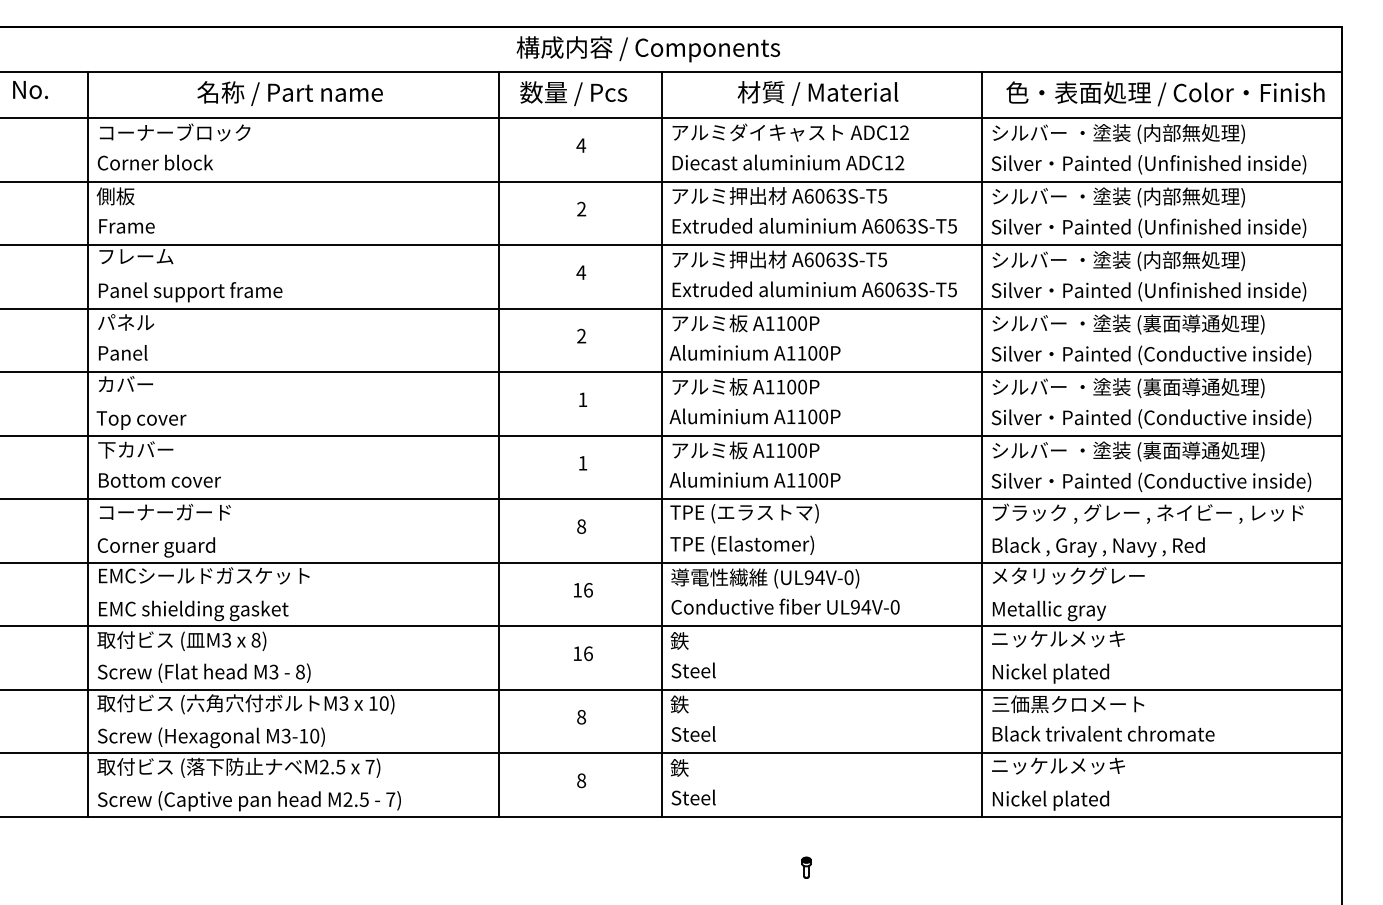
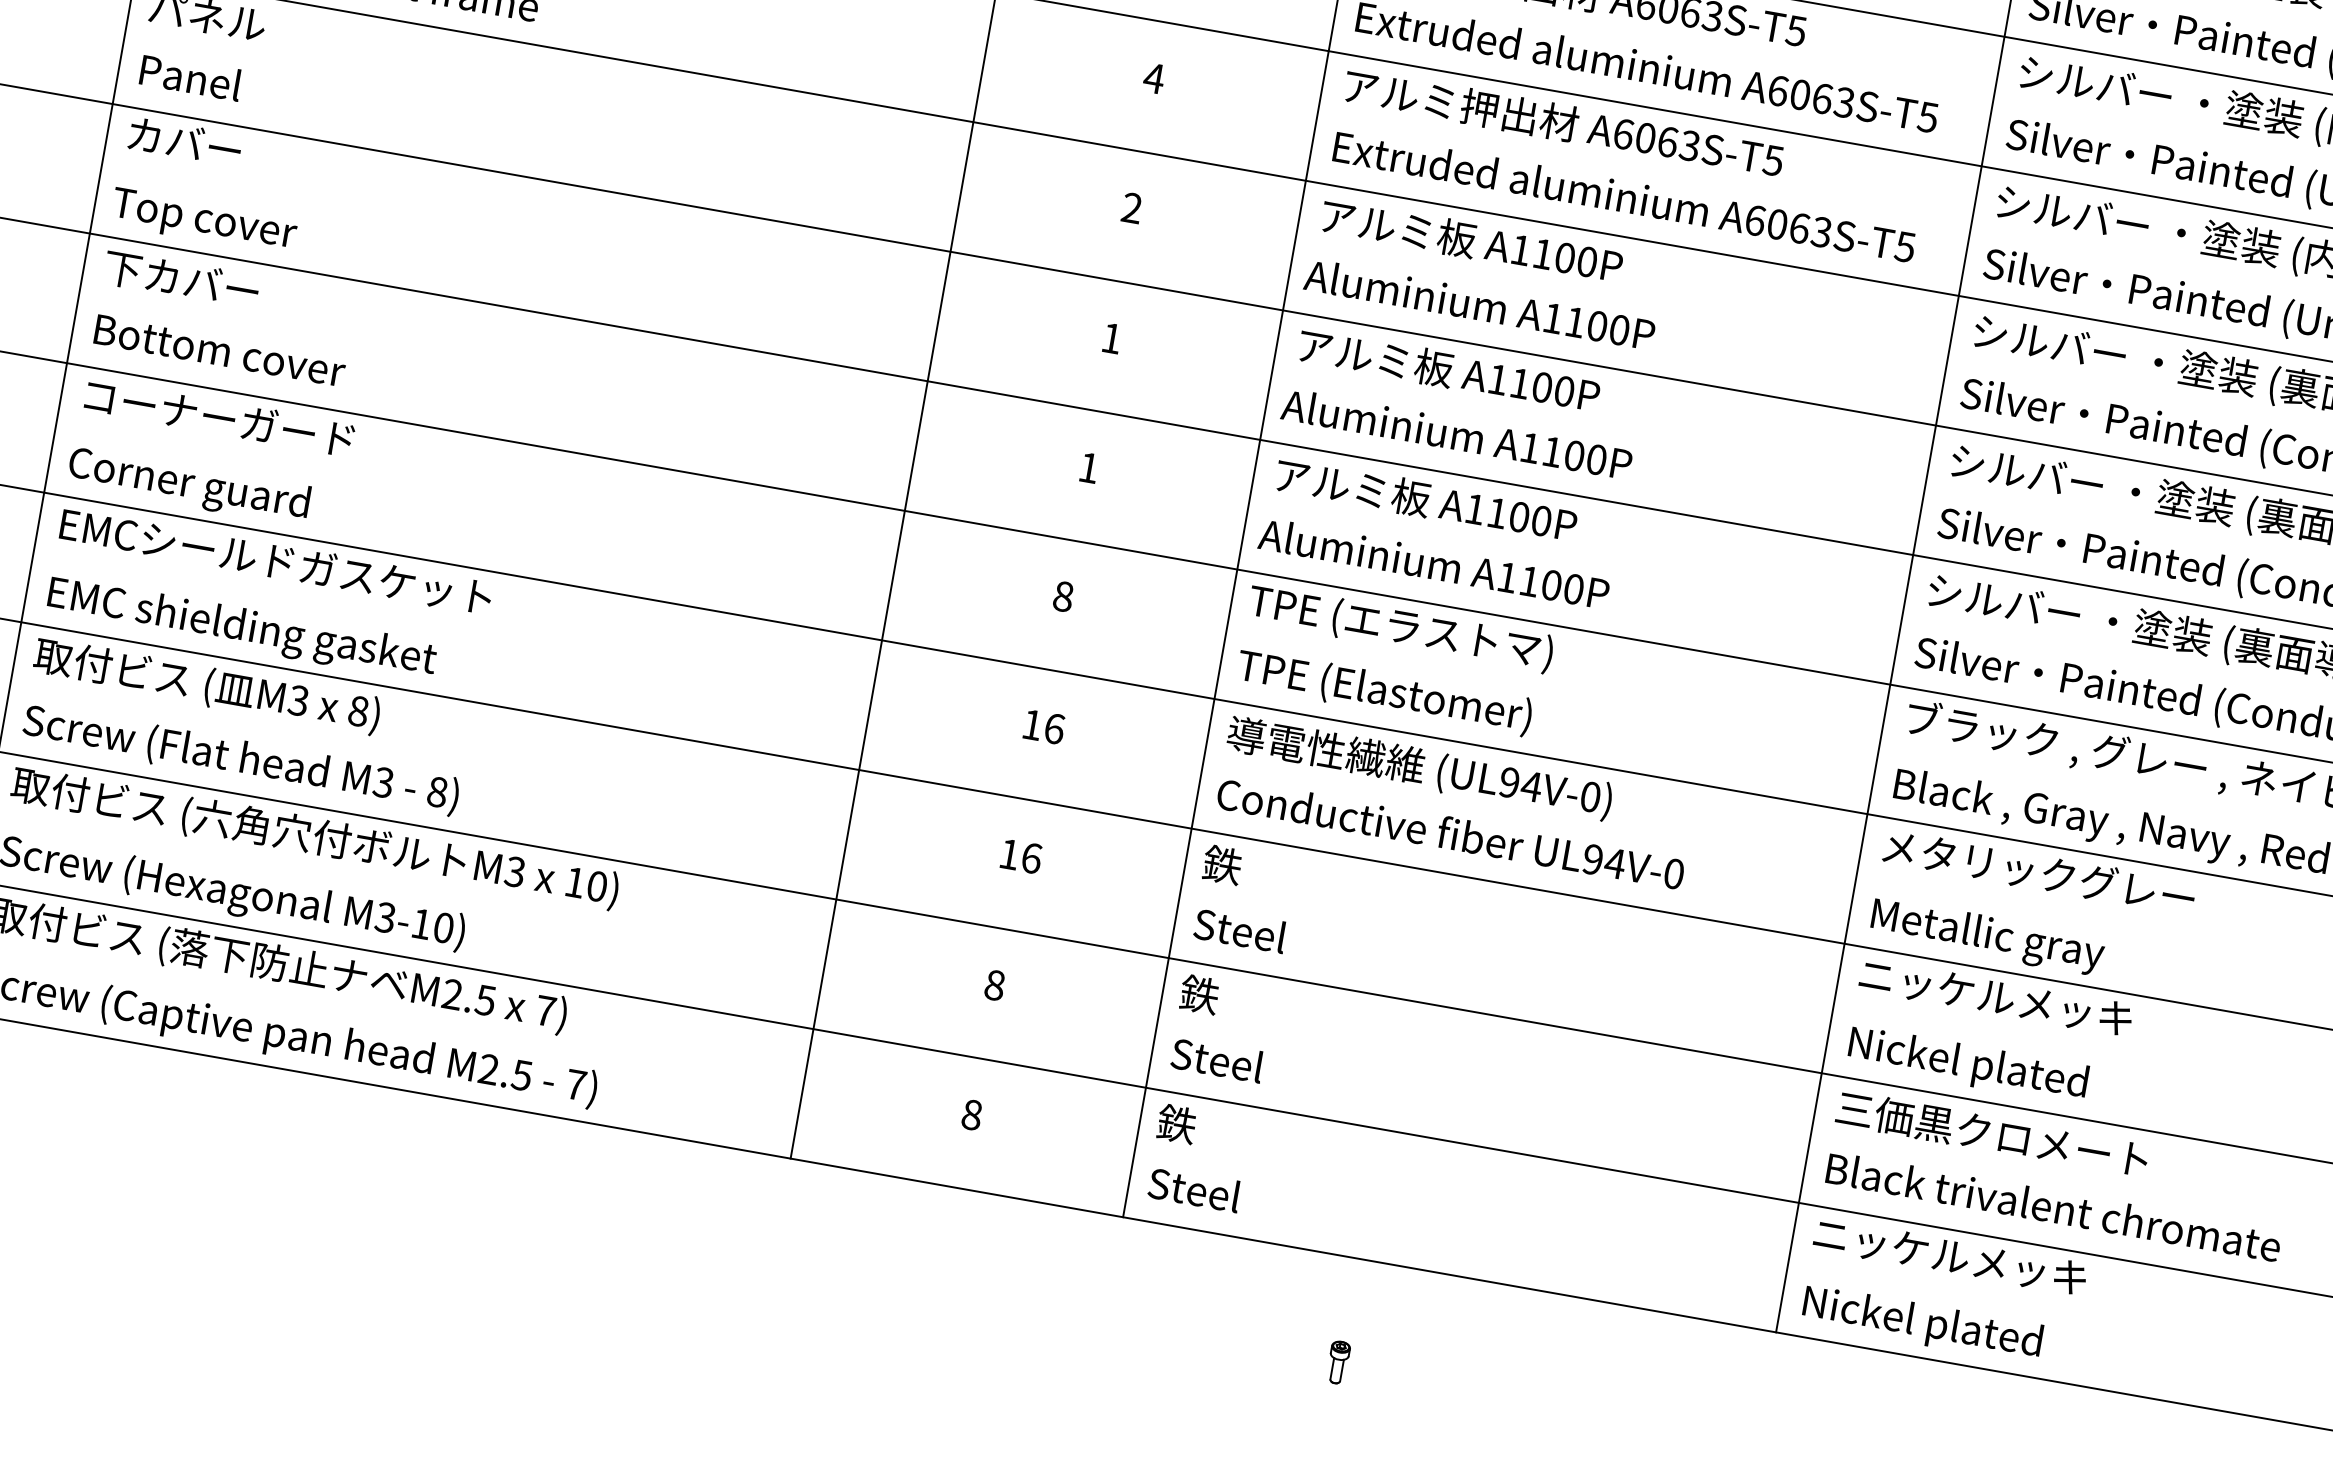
part: (806, 867) -> (1338, 1362), moved

